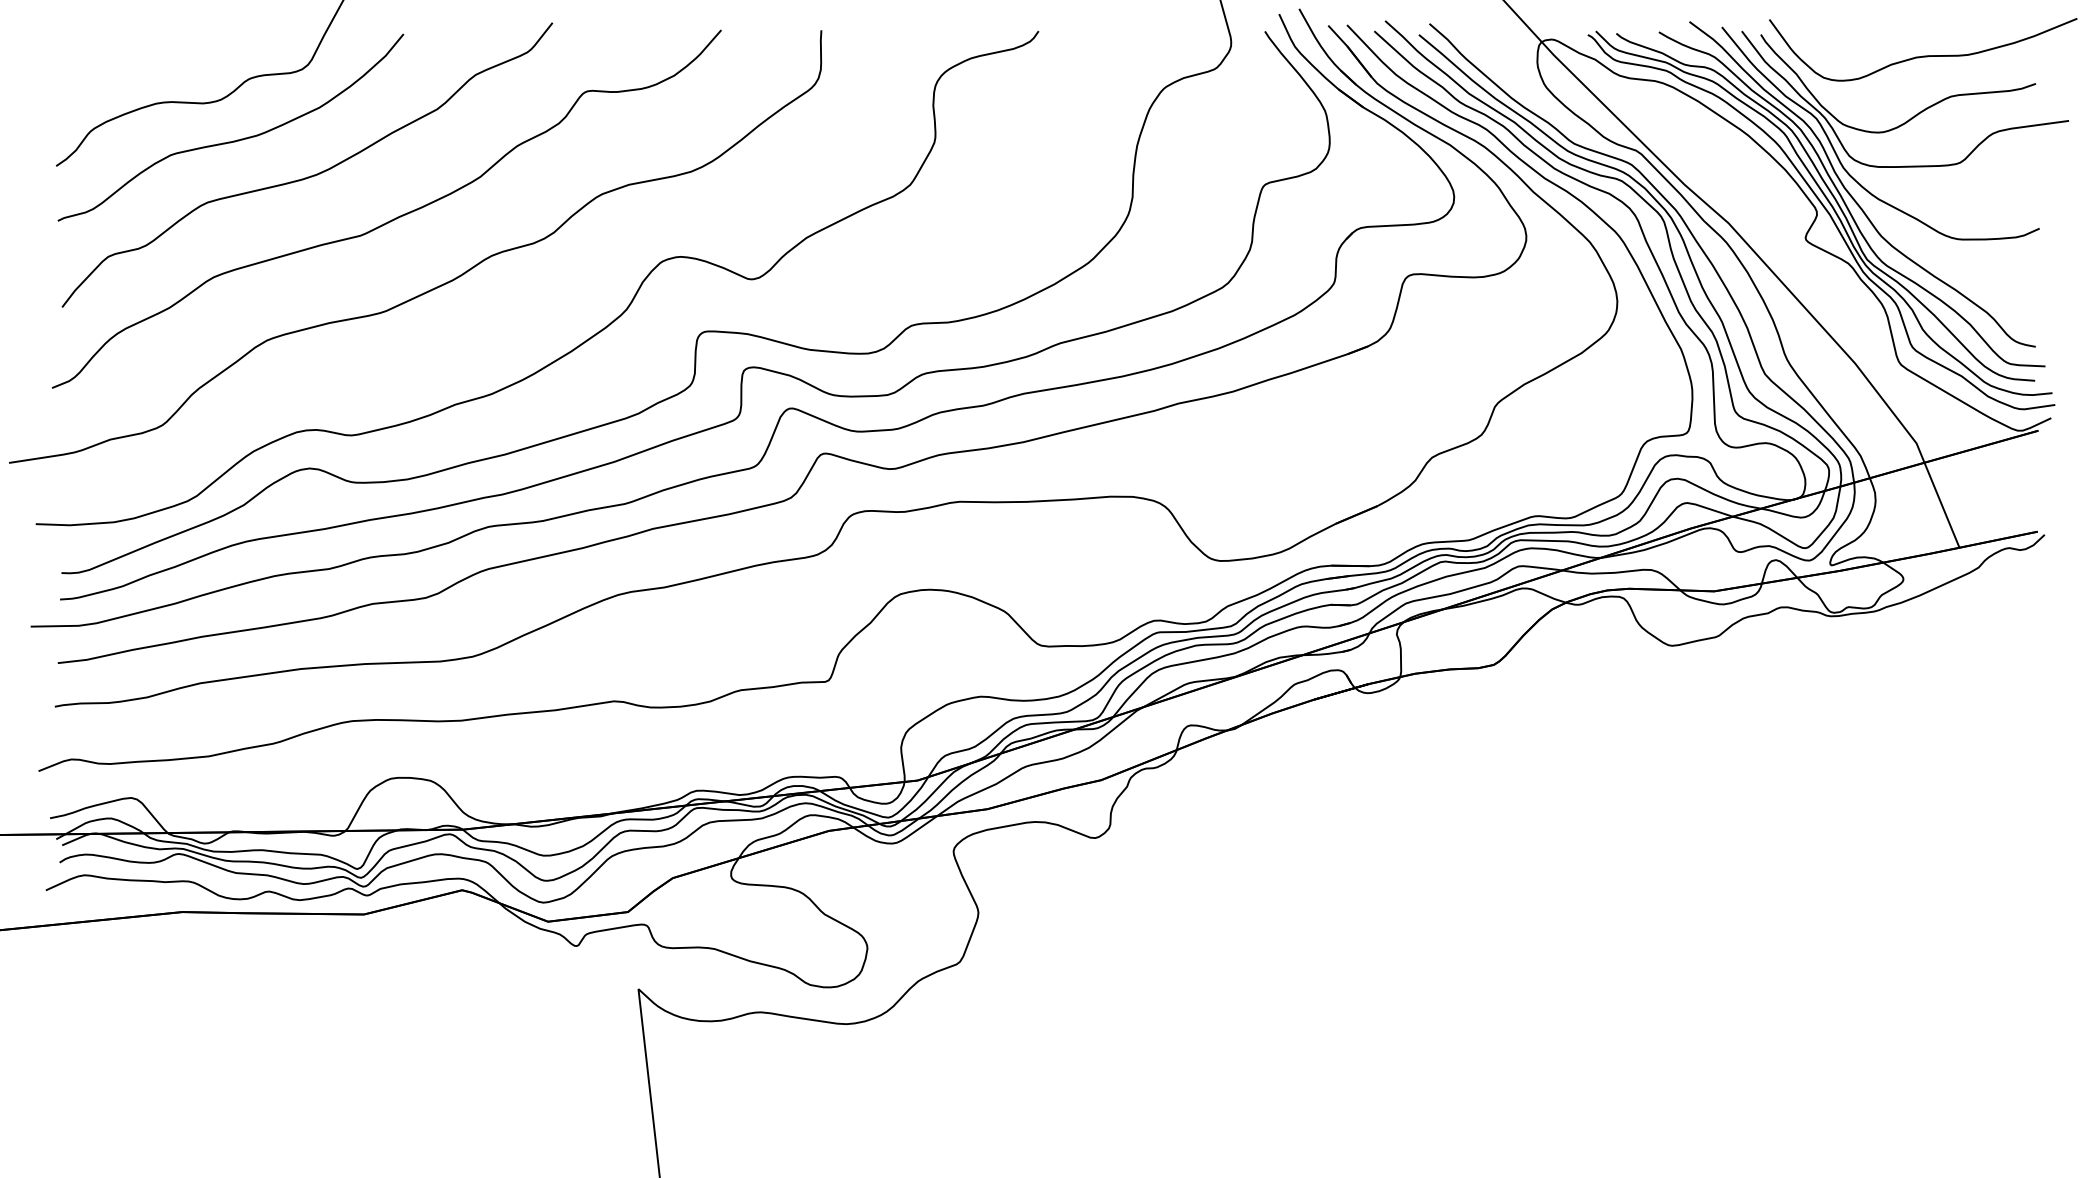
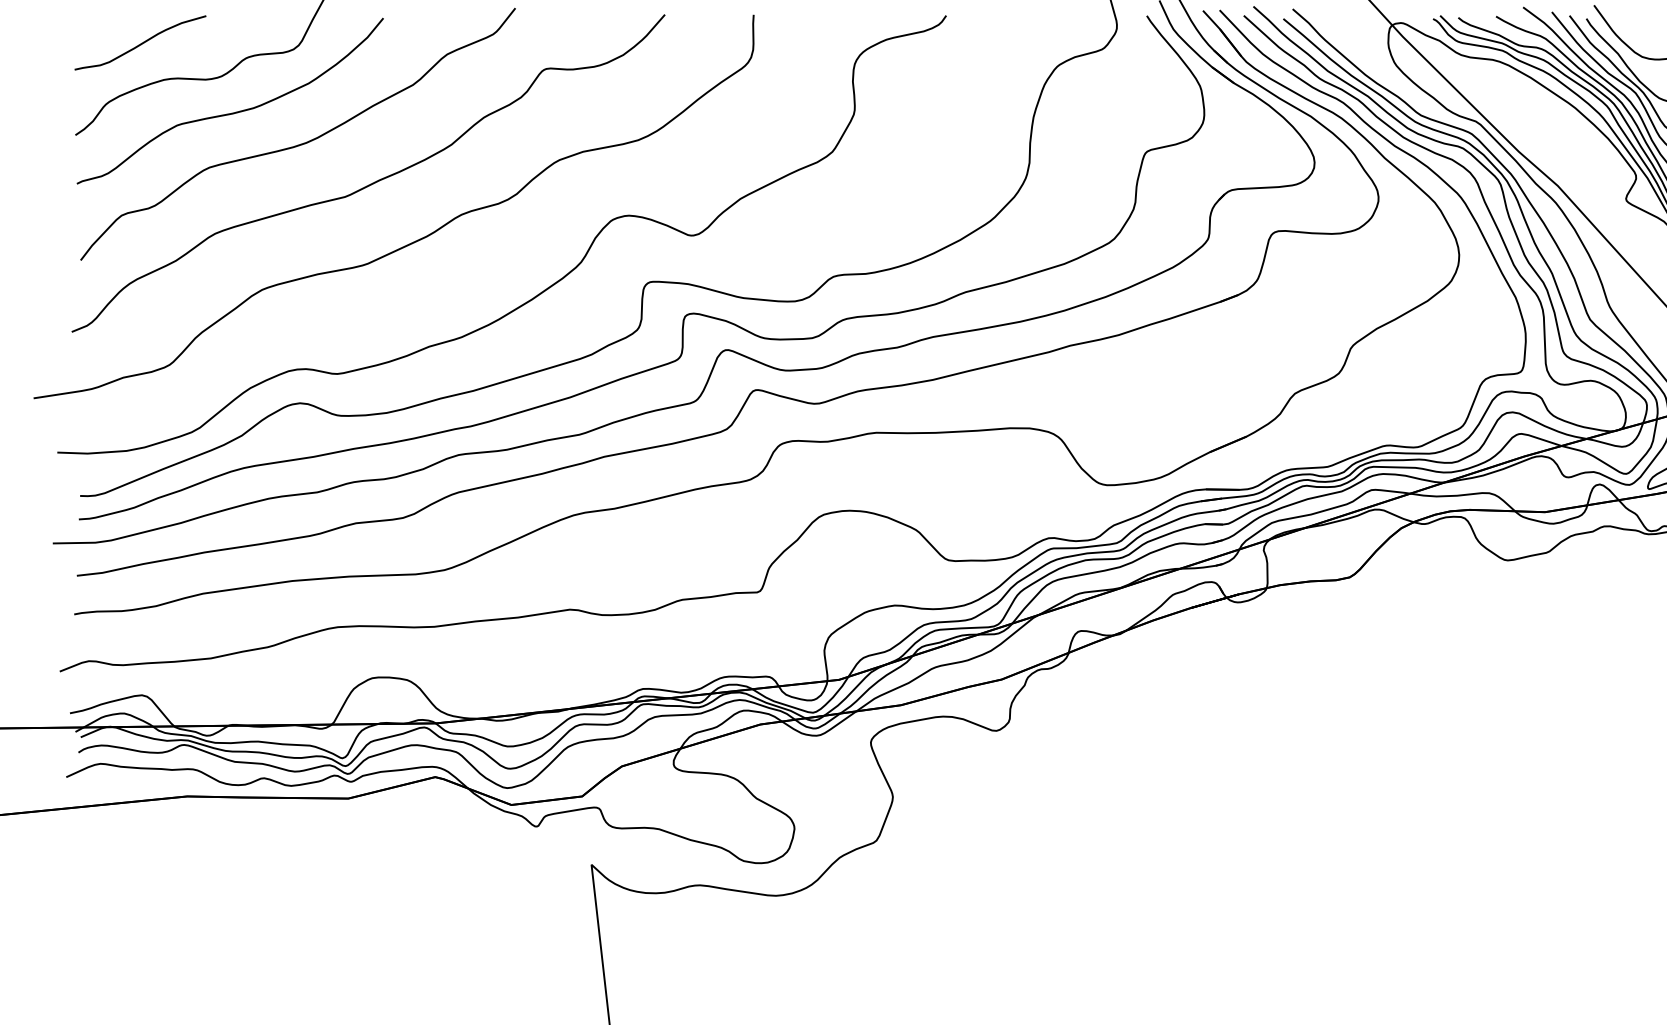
curve: (129, 62) -> (140, 43), added

